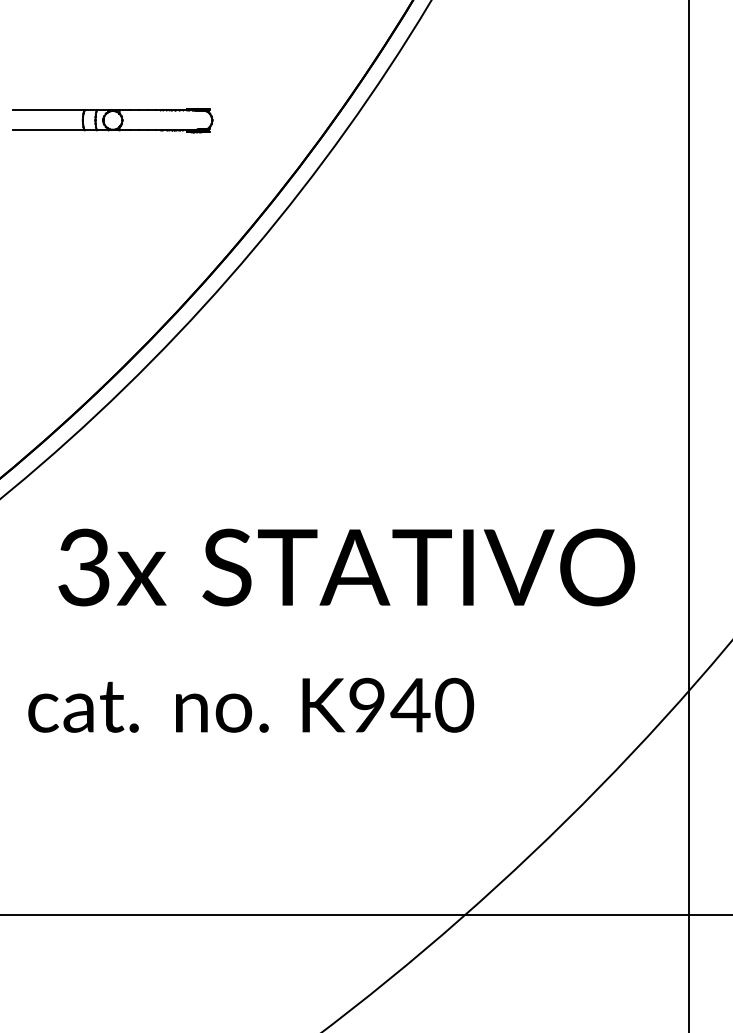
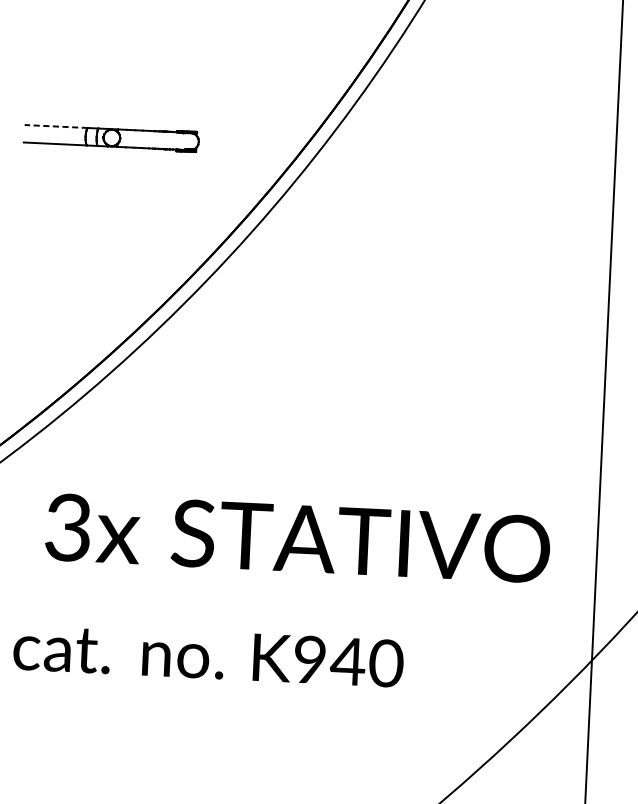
line: (48, 110) -> (55, 126), solid -> dashed

